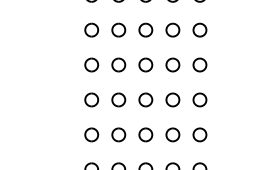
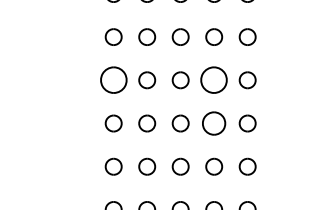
part: (91, 65) -> (113, 80), size x1.6
part: (173, 65) -> (214, 80), size x1.6
part: (173, 99) -> (214, 123), size x1.4

